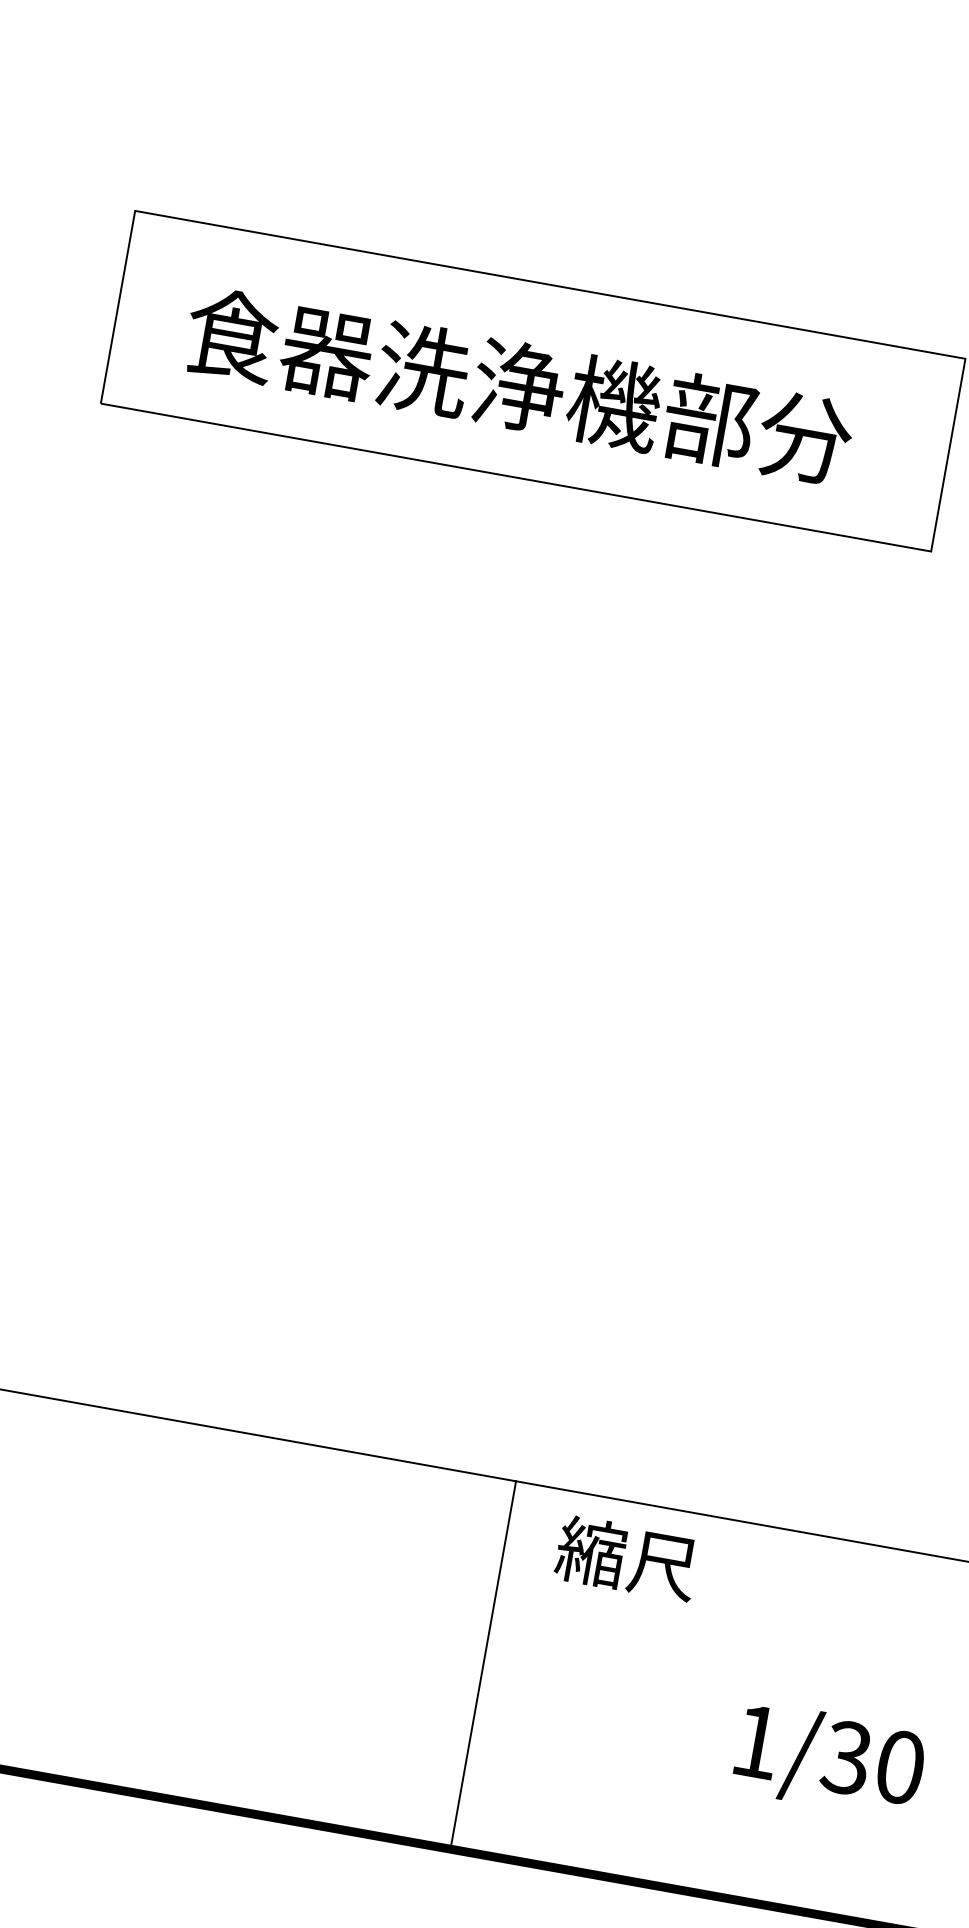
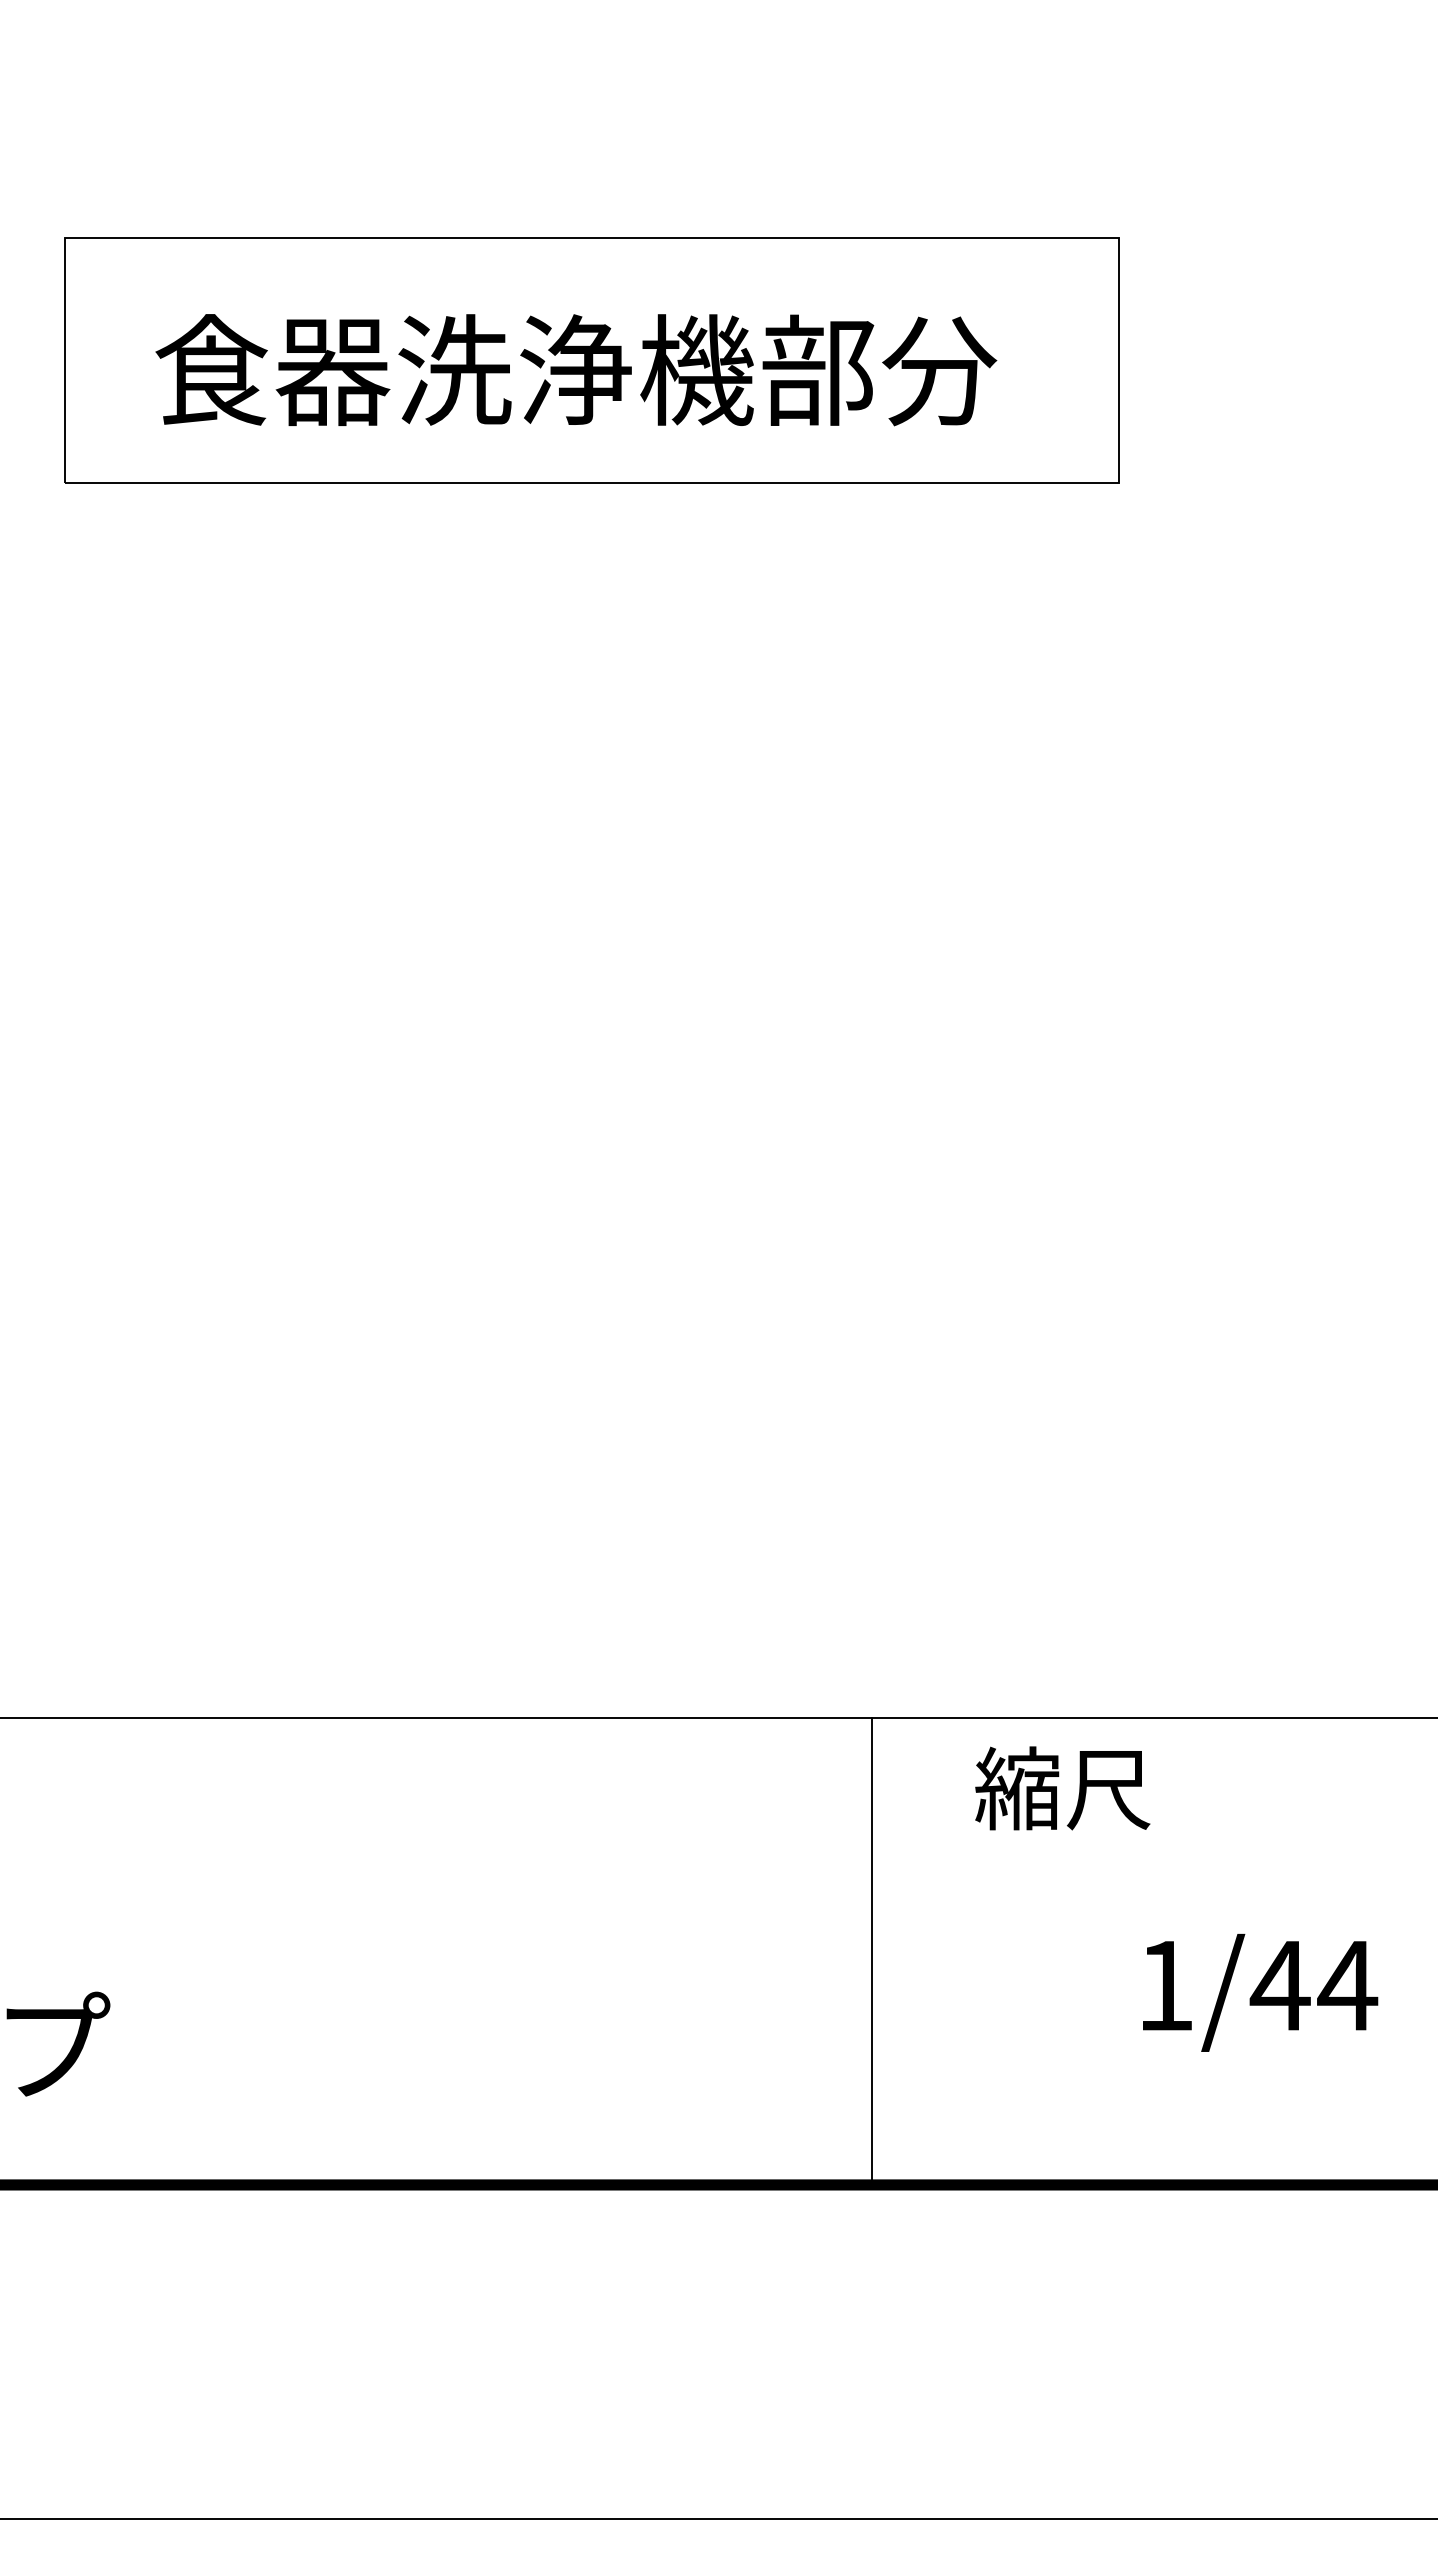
text: (626, 1558) -> (1062, 1788), moved
line: (483, 1664) -> (872, 1950), moved
text: (873, 1762) -> (1313, 1985), 1/30 -> 1/44

